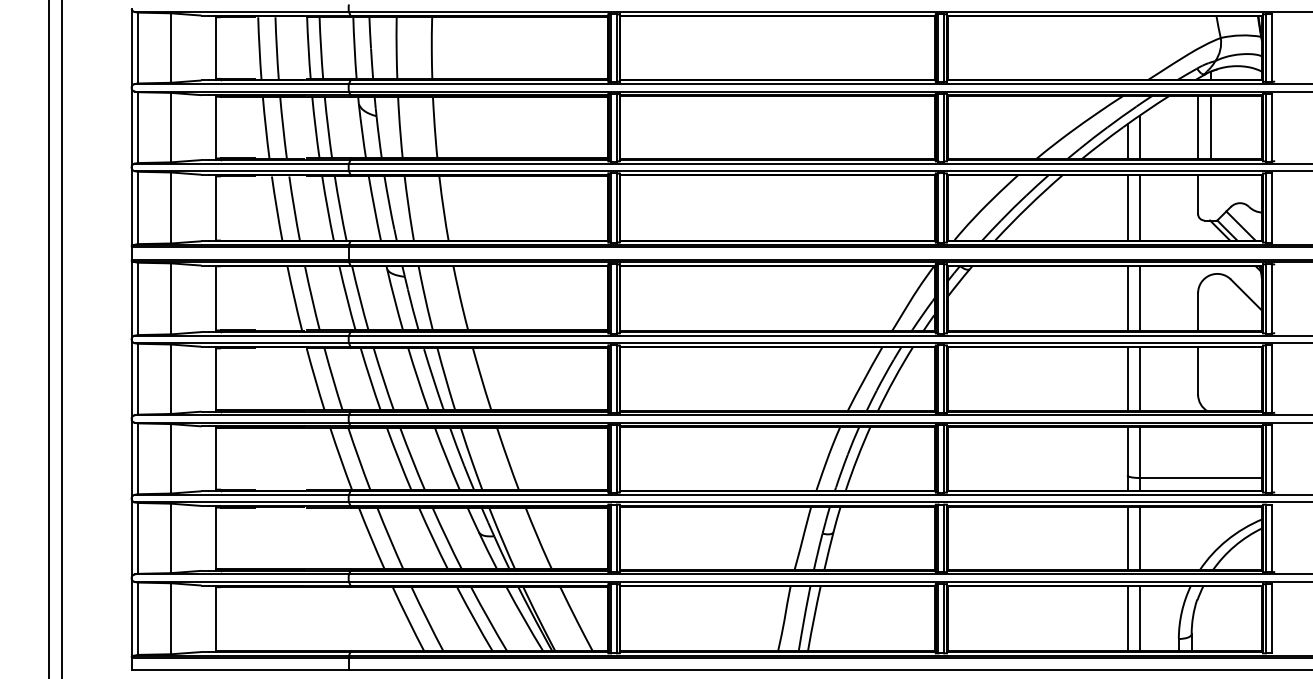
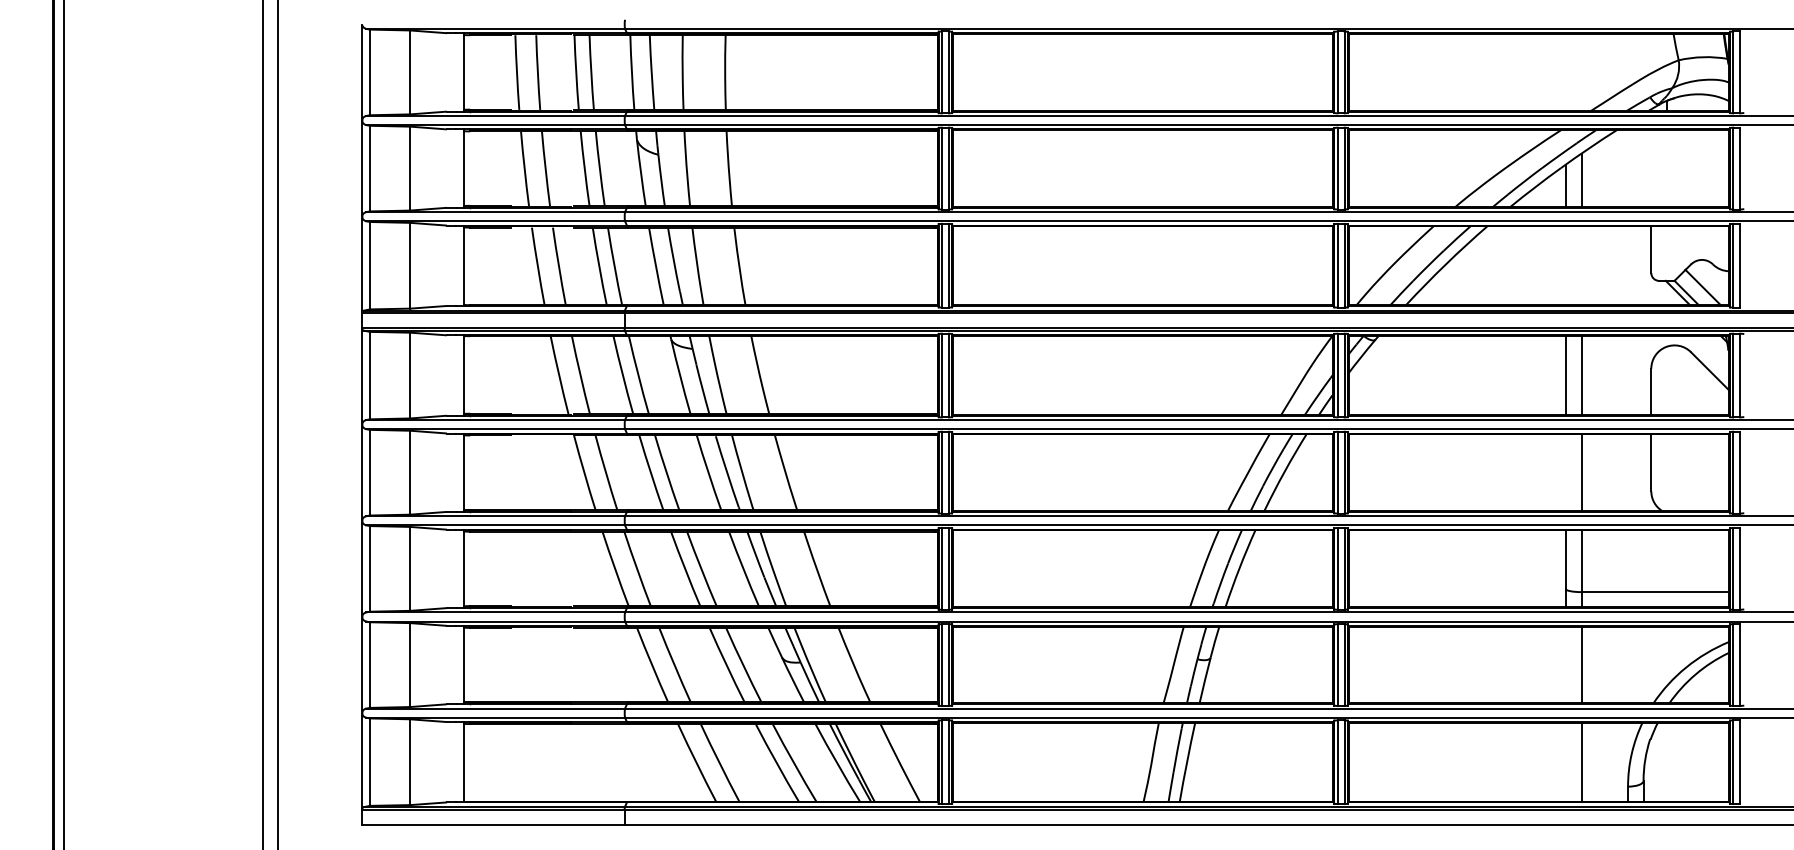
line: (1198, 127) -> (1651, 168), removed
line: (1210, 127) -> (1666, 168), removed
line: (1127, 207) -> (1565, 265), removed
line: (1140, 207) -> (1581, 265), removed
line: (1127, 379) -> (1565, 472), removed
line: (1127, 537) -> (1565, 664), removed
line: (1127, 618) -> (1565, 761), removed

